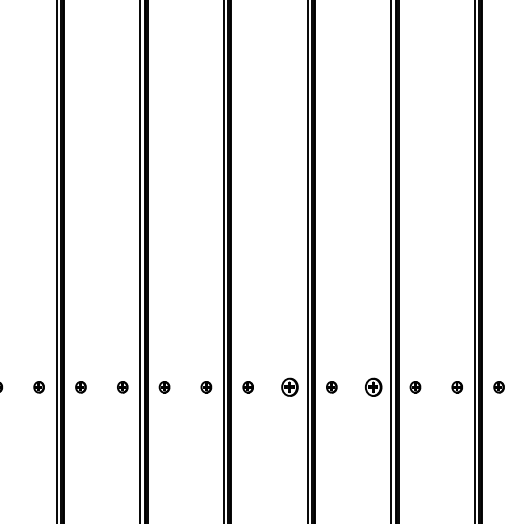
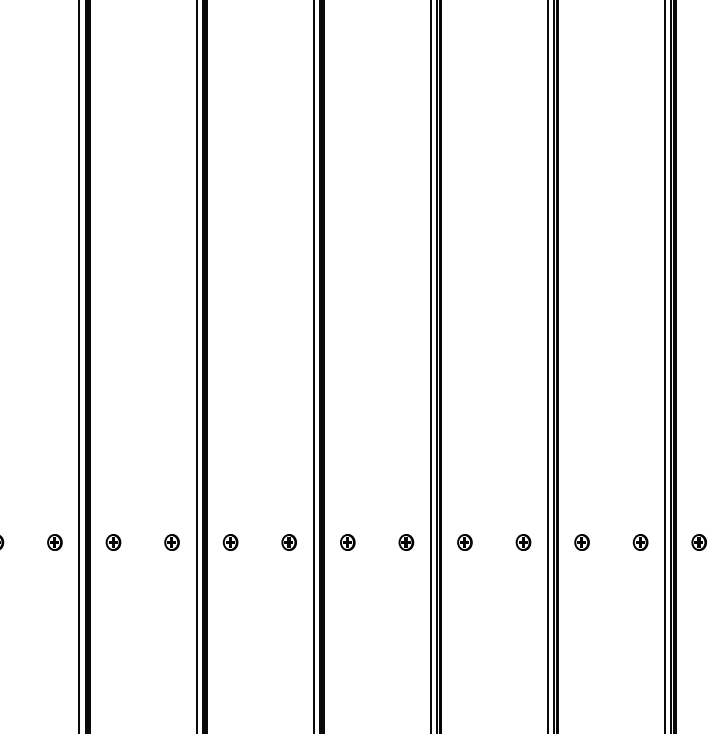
part: (290, 387) -> (406, 542), size x0.62
part: (373, 387) -> (523, 542), size x0.62

